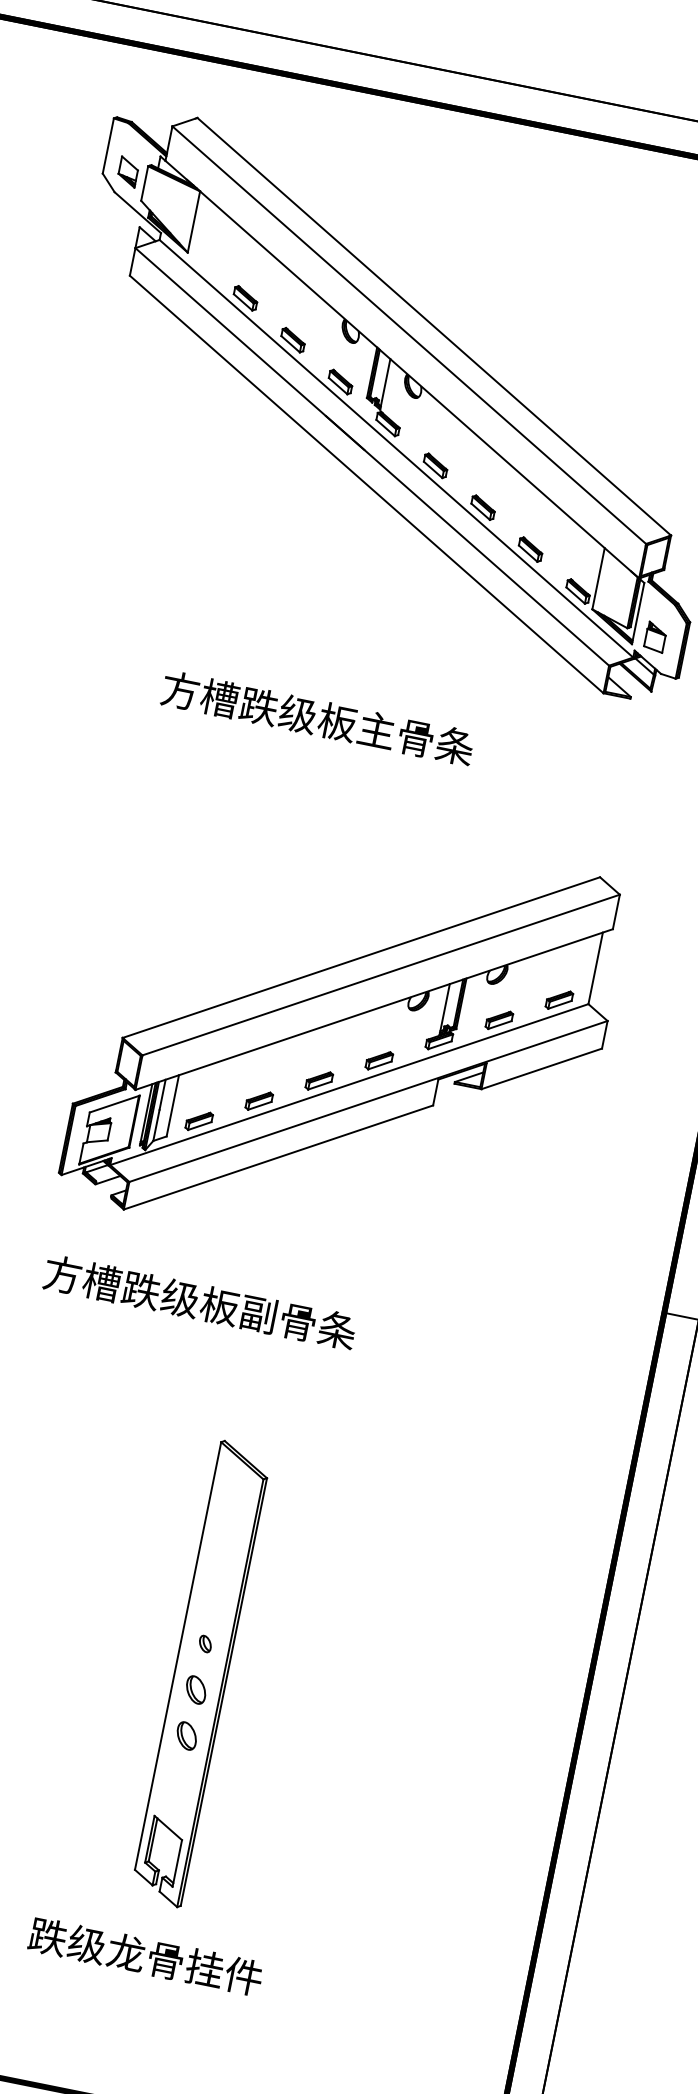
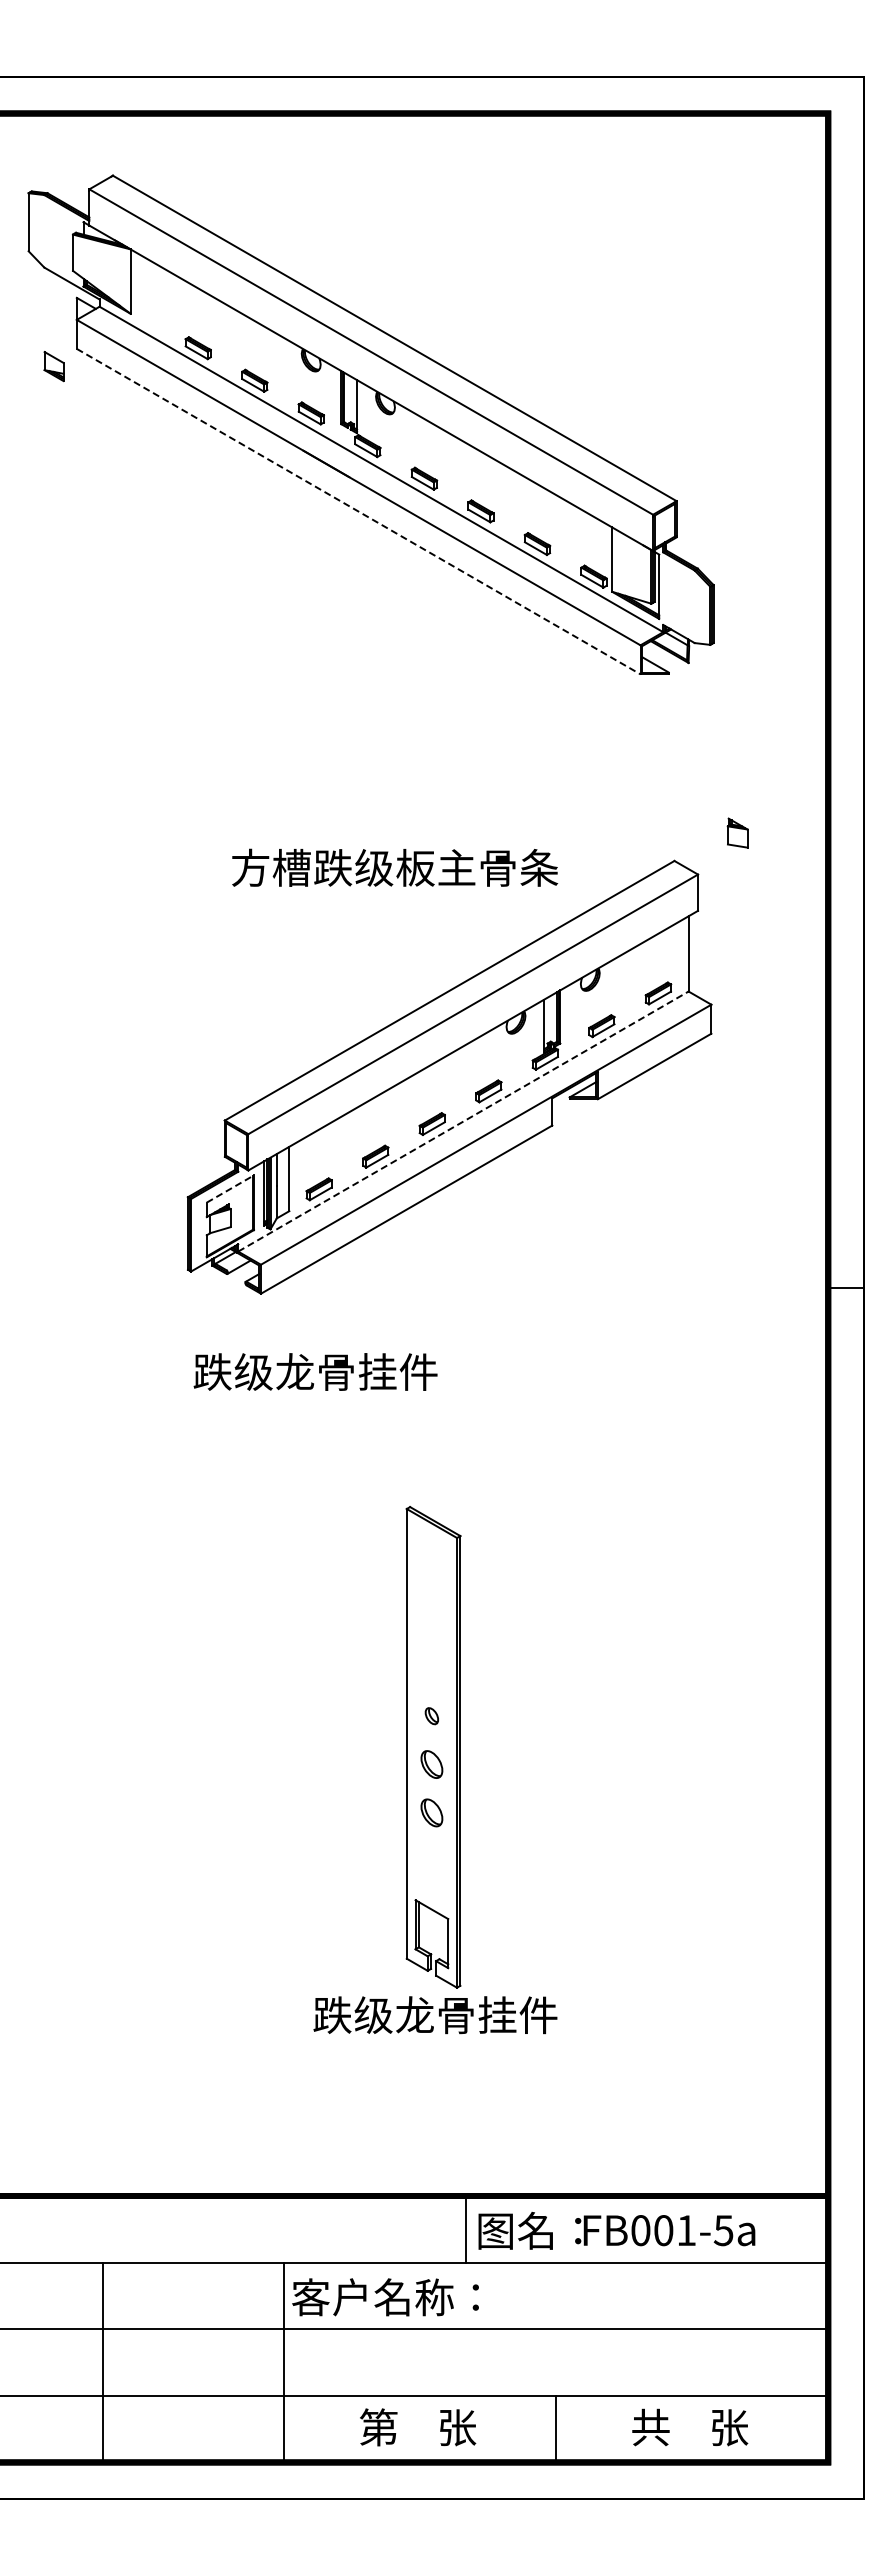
part: (127, 171) -> (53, 366), moved
line: (367, 484) -> (359, 511), solid -> dashed
part: (655, 636) -> (737, 832), moved
text: (318, 718) -> (395, 867), moved
line: (349, 1084) -> (463, 1121), solid -> dashed
line: (115, 1103) -> (230, 1188), solid -> dashed
text: (199, 1302) -> (356, 1372), 方槽跌级板副骨条 -> 跌级龙骨挂件
text: (145, 1956) -> (435, 2015), moved

